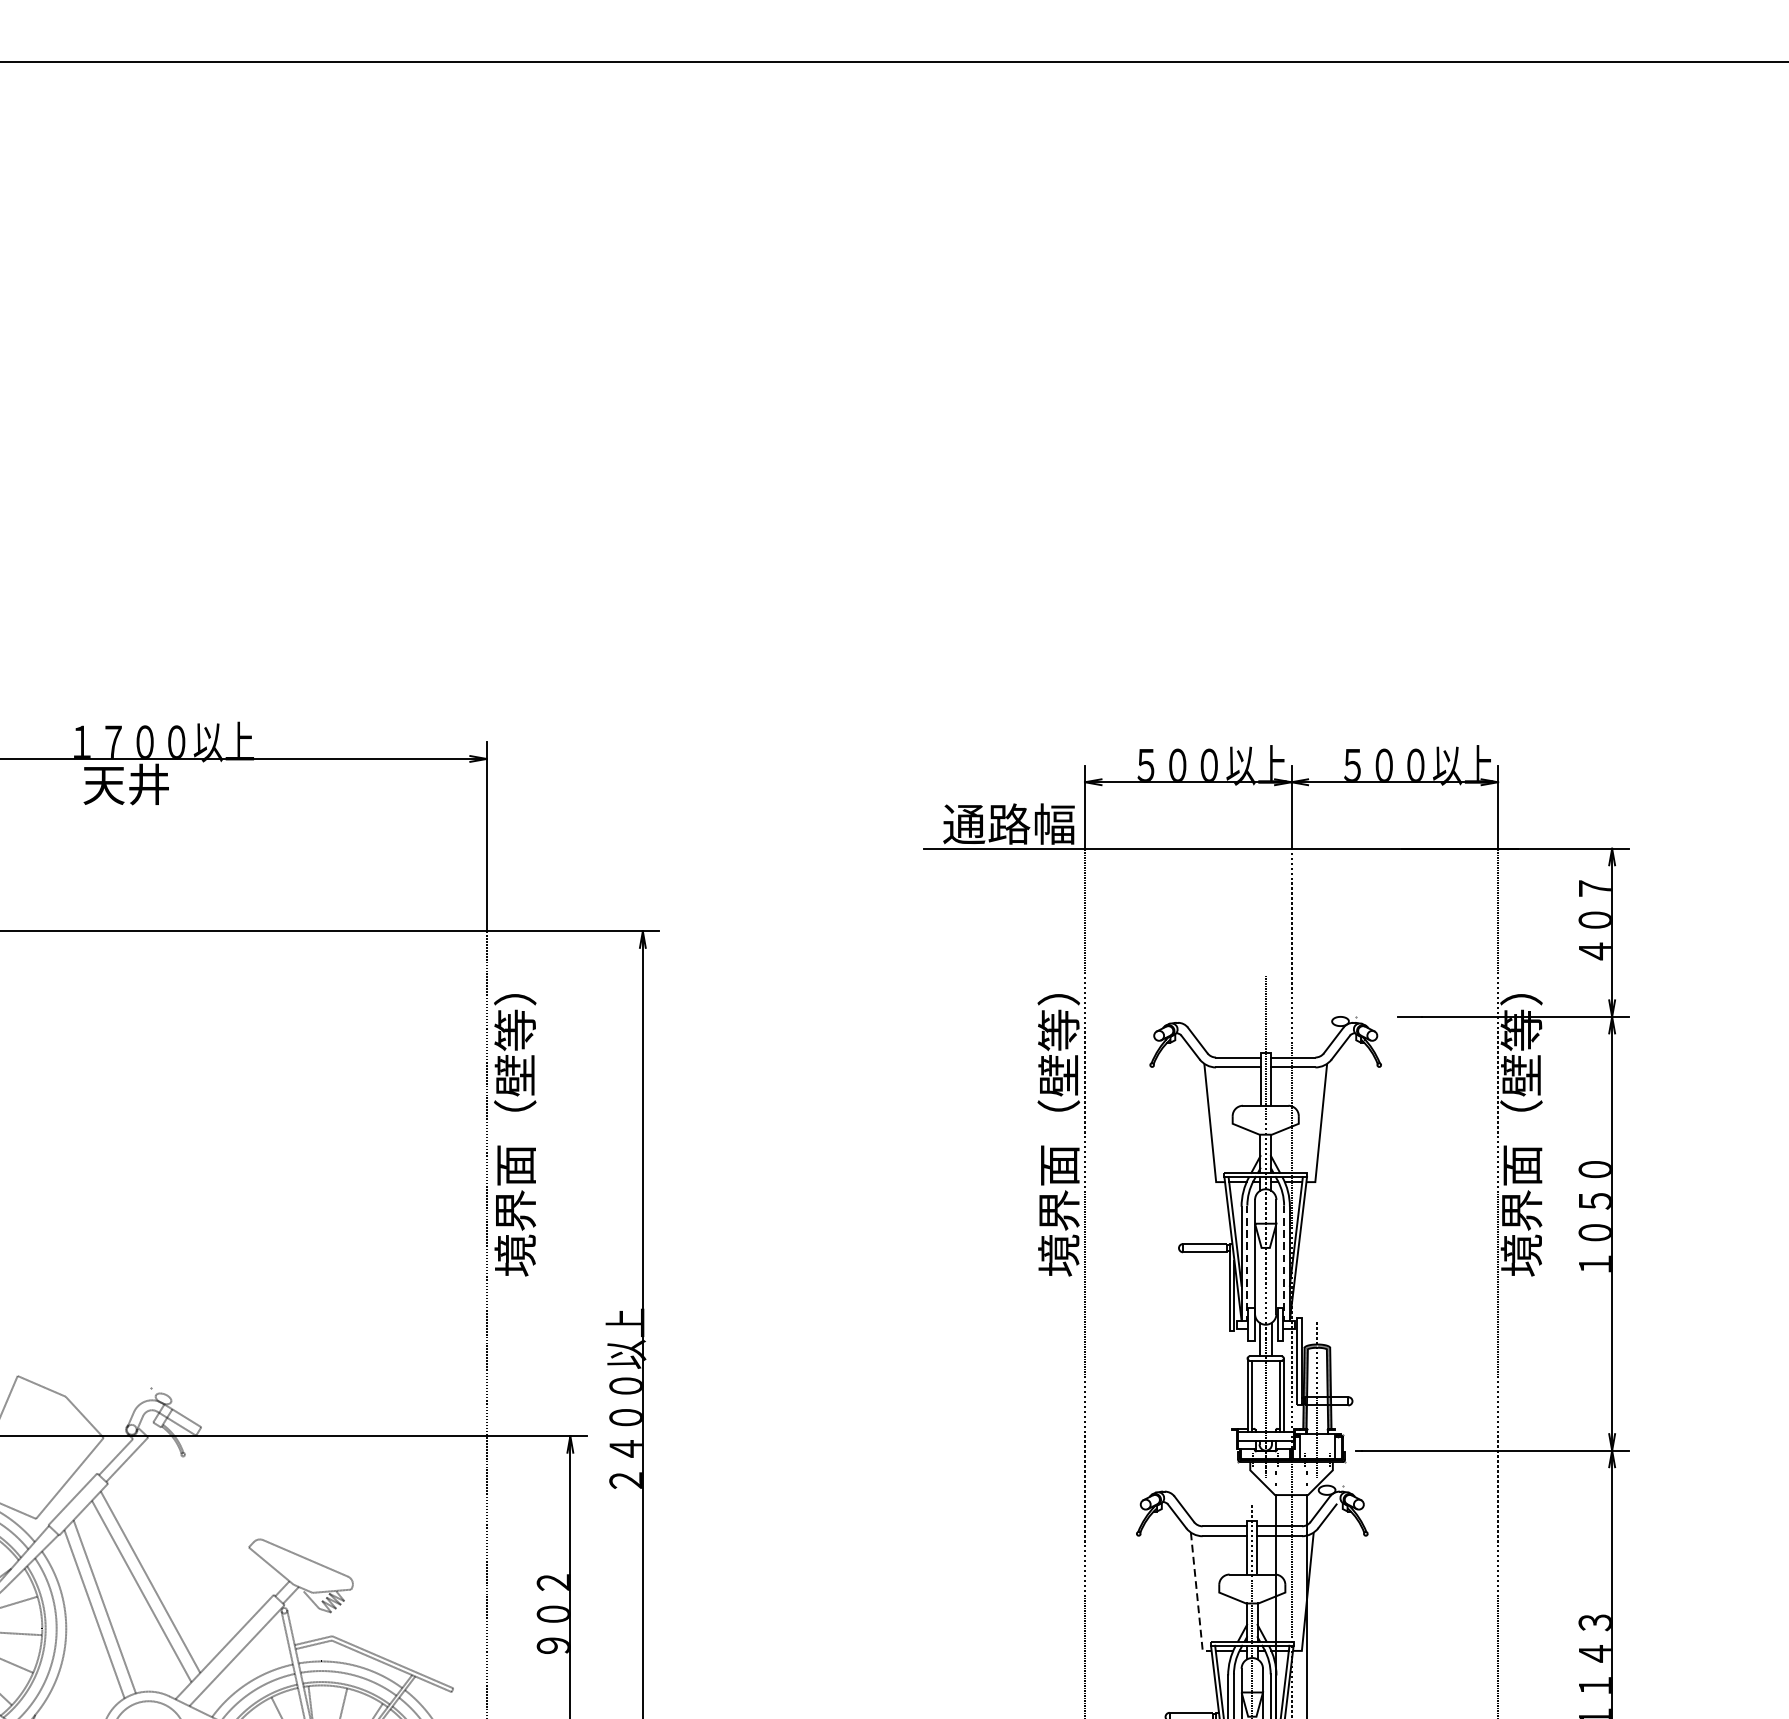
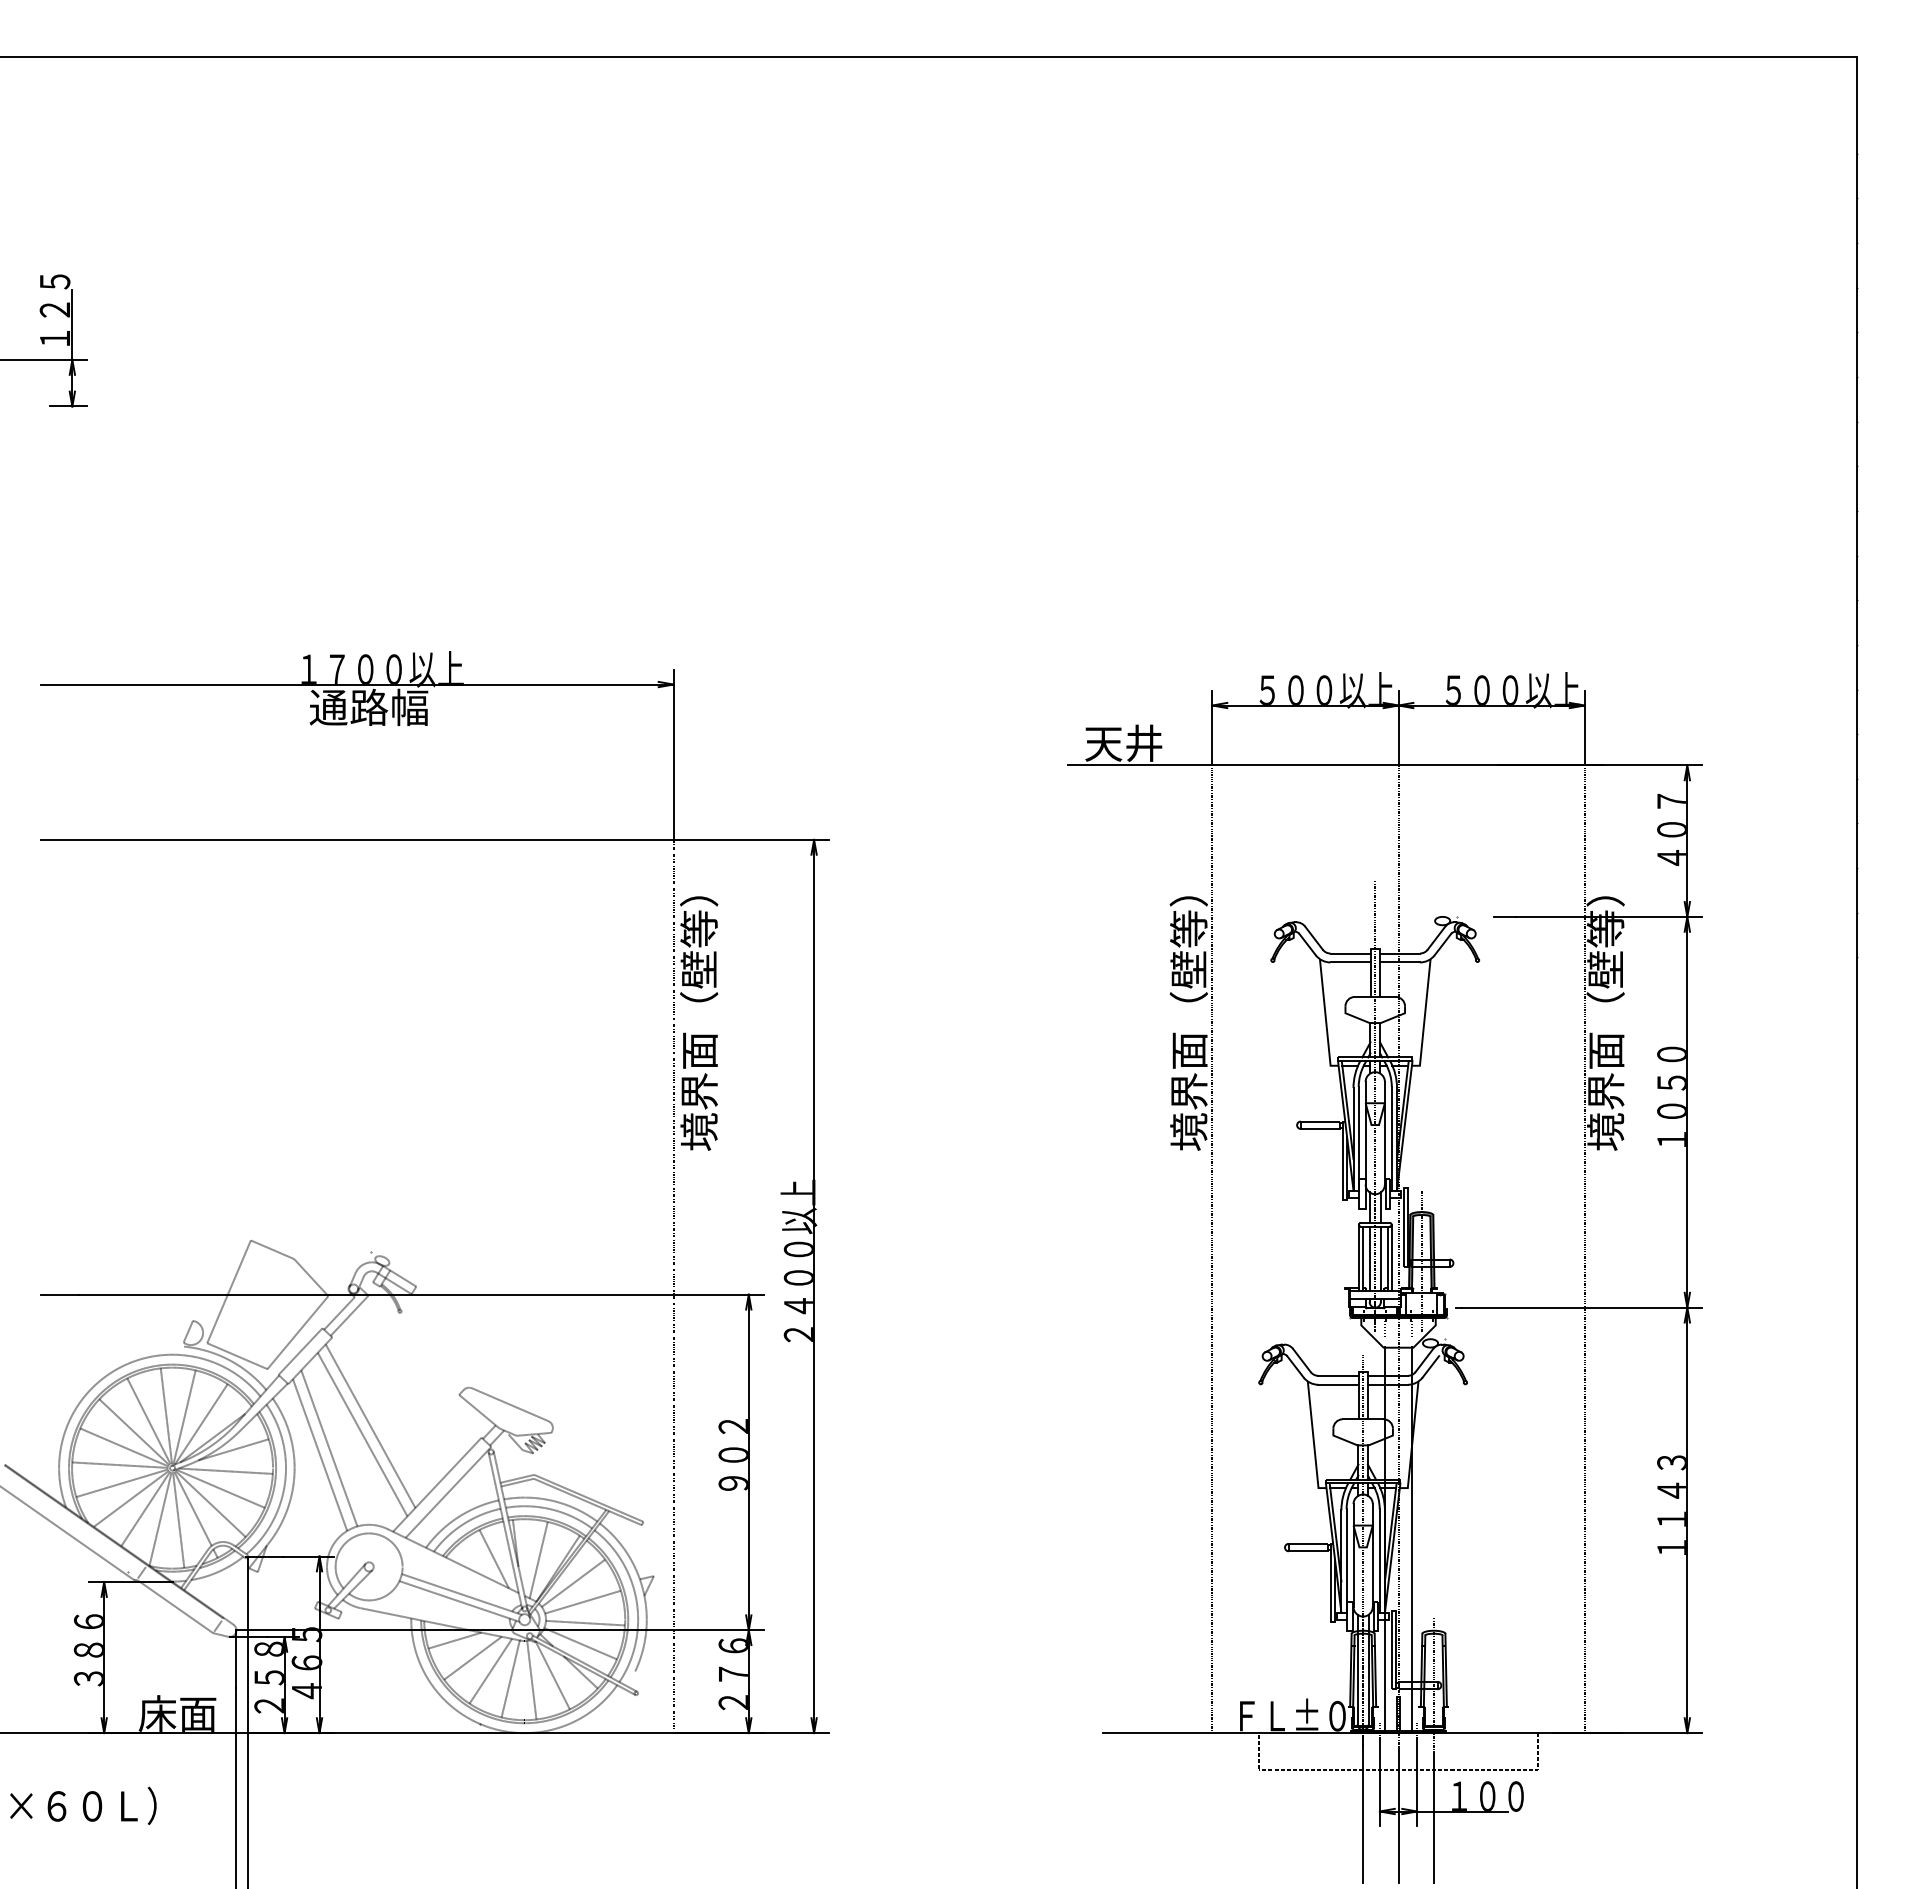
text: (148, 784) -> (368, 707), 天井 -> 通路幅
text: (1008, 823) -> (1143, 742), 通路幅 -> 天井
line: (1247, 1262) -> (1358, 1138), dashed -> solid
line: (1283, 1262) -> (1391, 1138), dashed -> solid
line: (1259, 1396) -> (1369, 1258), added
line: (1271, 1396) -> (1380, 1258), added
line: (1197, 1596) -> (1313, 1439), dashed -> solid

